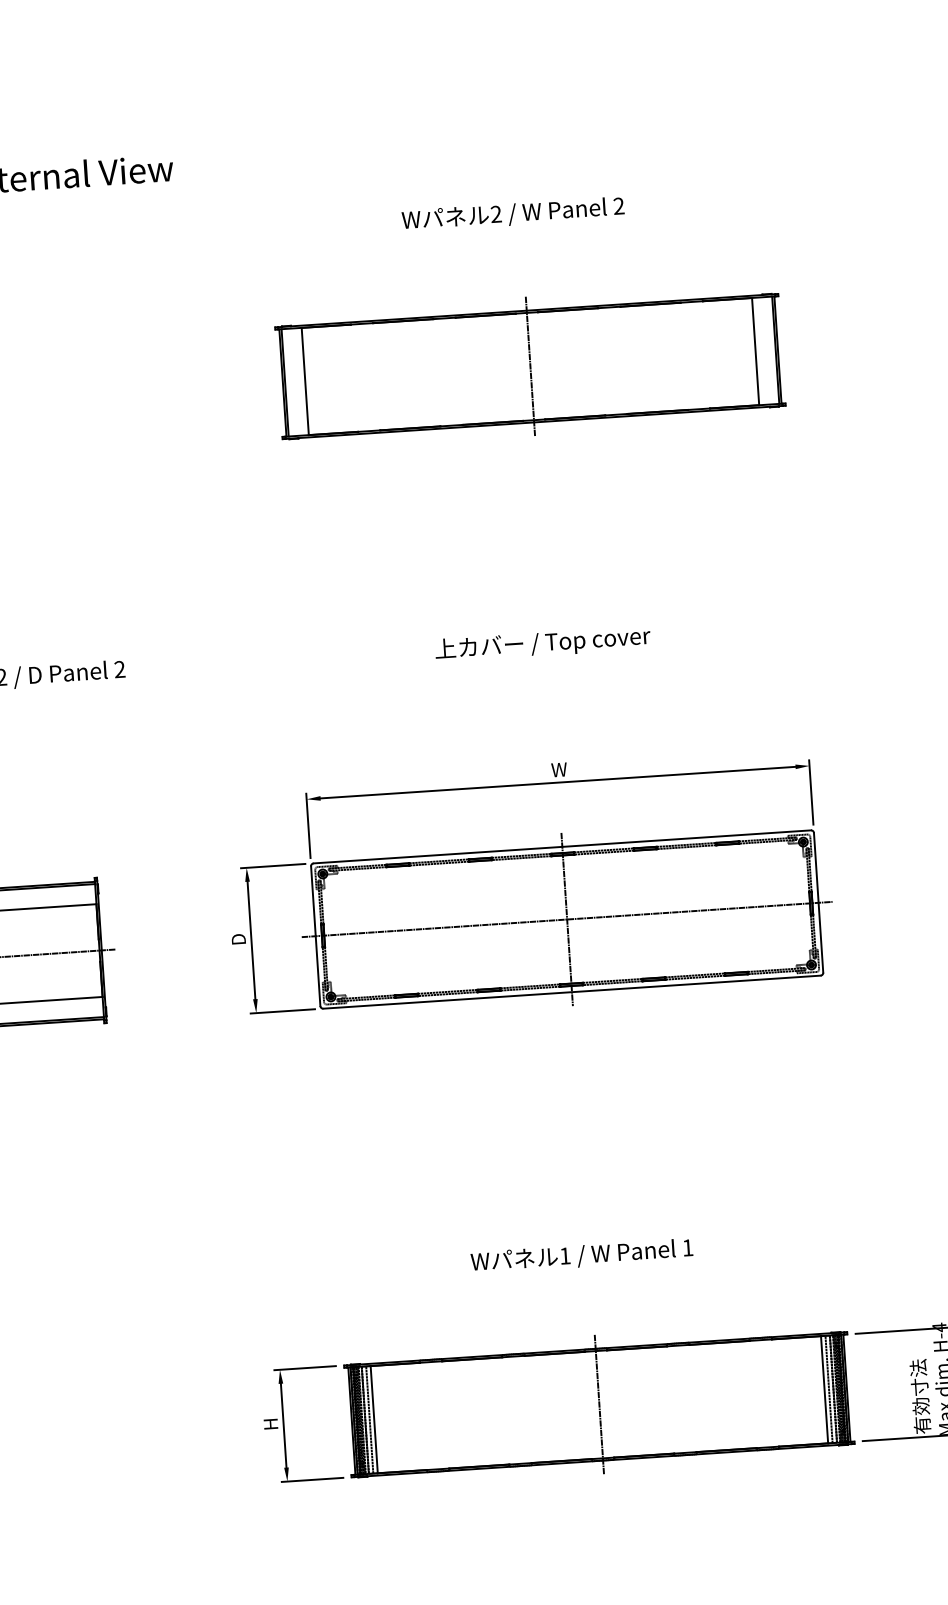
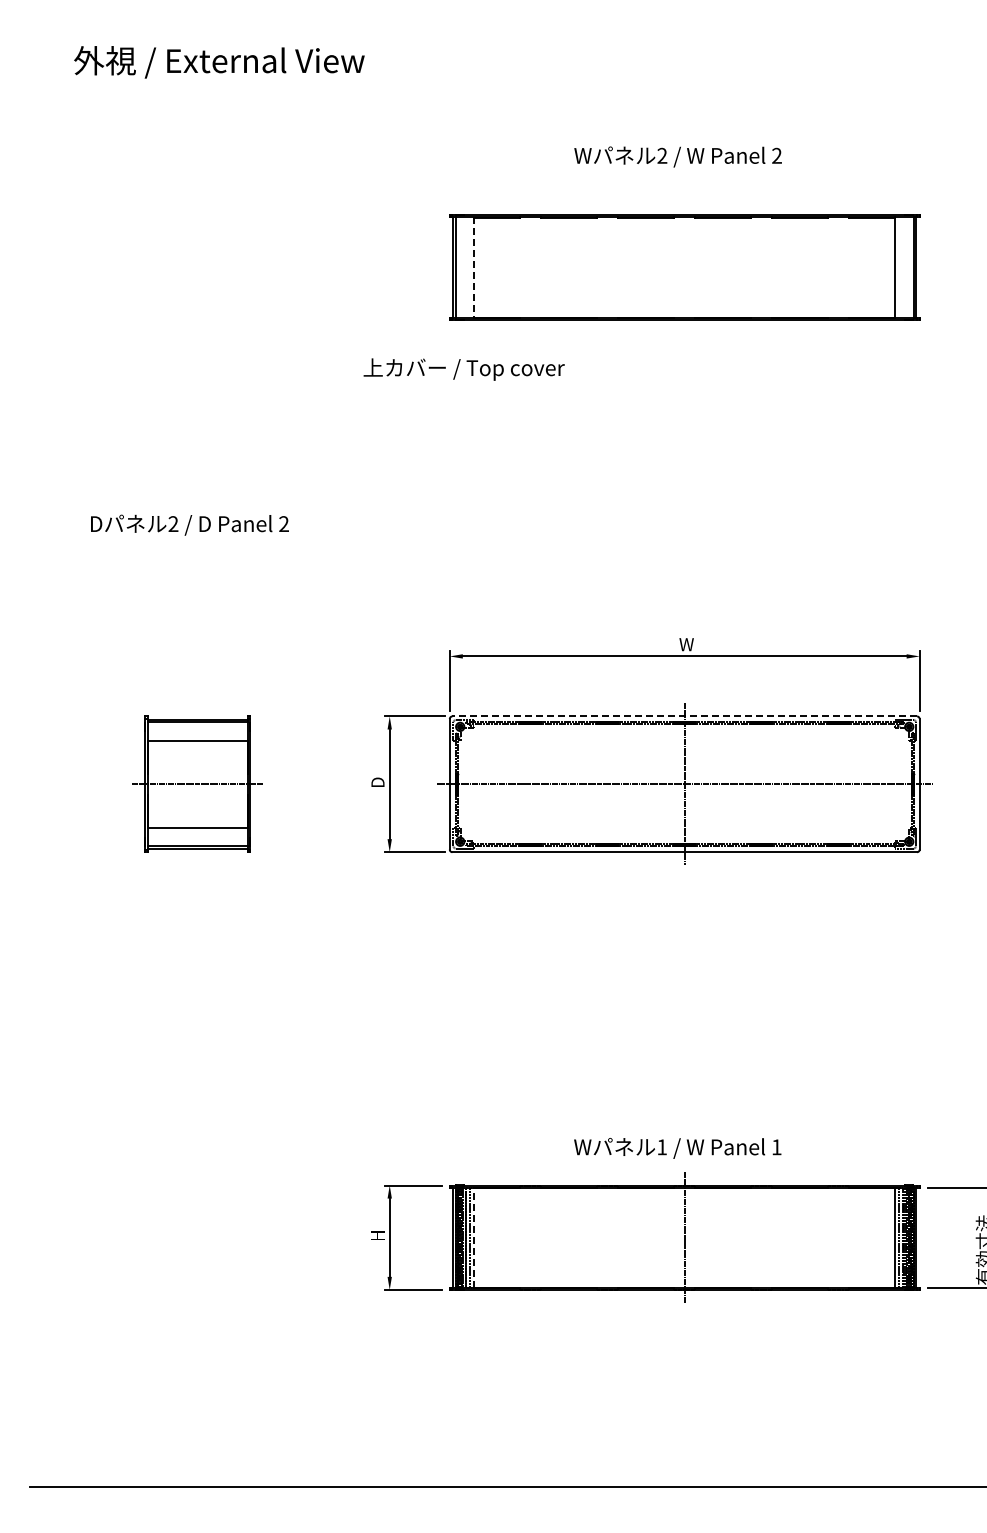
text: (512, 213) -> (677, 156), moved
line: (530, 366) -> (684, 267), removed
line: (305, 382) -> (474, 268), solid -> dashed
text: (542, 644) -> (463, 369), moved
line: (562, 846) -> (684, 716), solid -> dashed
text: (581, 1256) -> (677, 1148), moved
line: (374, 1419) -> (474, 1237), solid -> dashed

